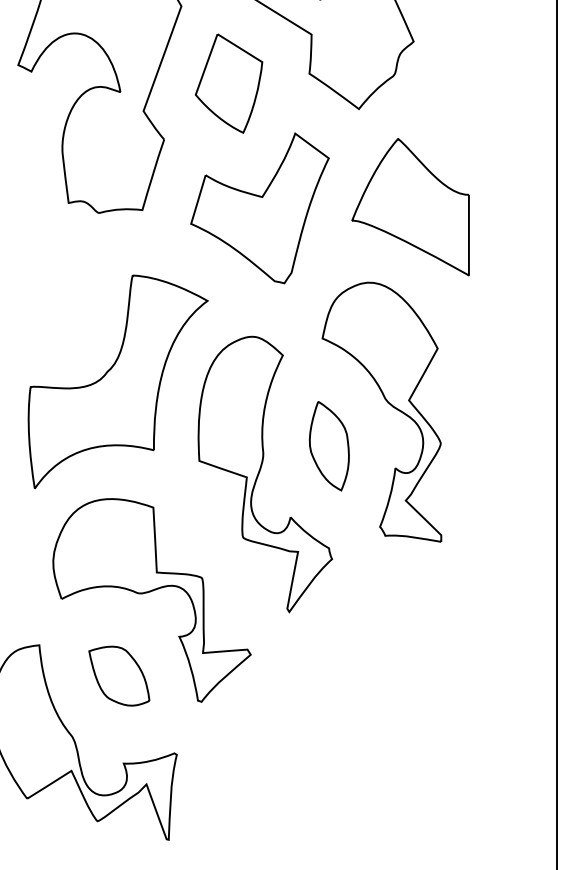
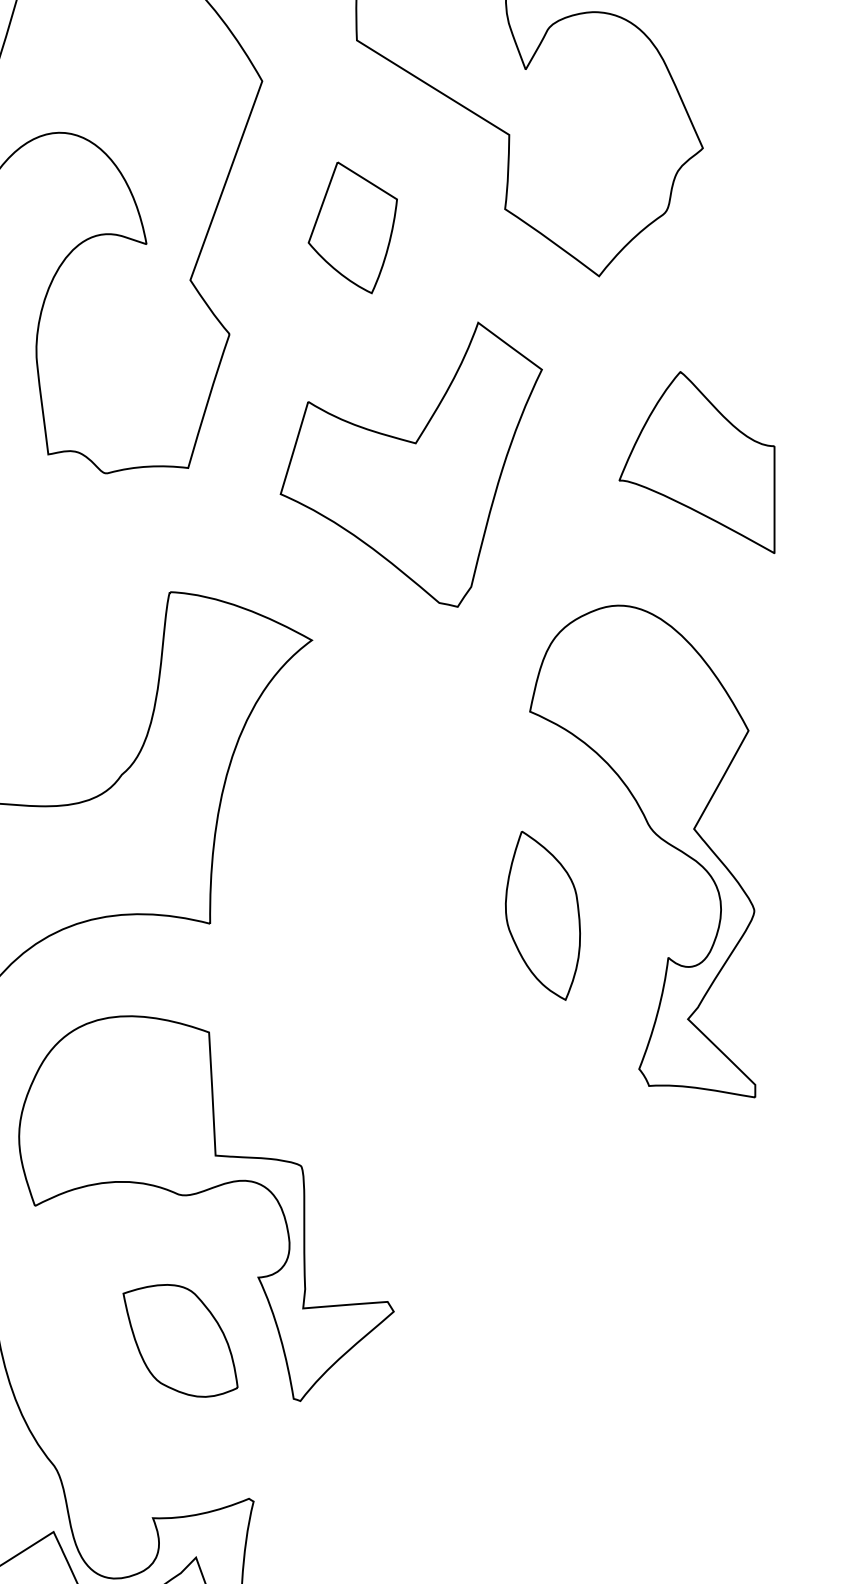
part: (229, 83) -> (353, 227), size x0.7
part: (410, 207) -> (696, 463), size x0.7
part: (264, 474) -> (419, 969), removed
part: (119, 675) -> (180, 1339), moved

